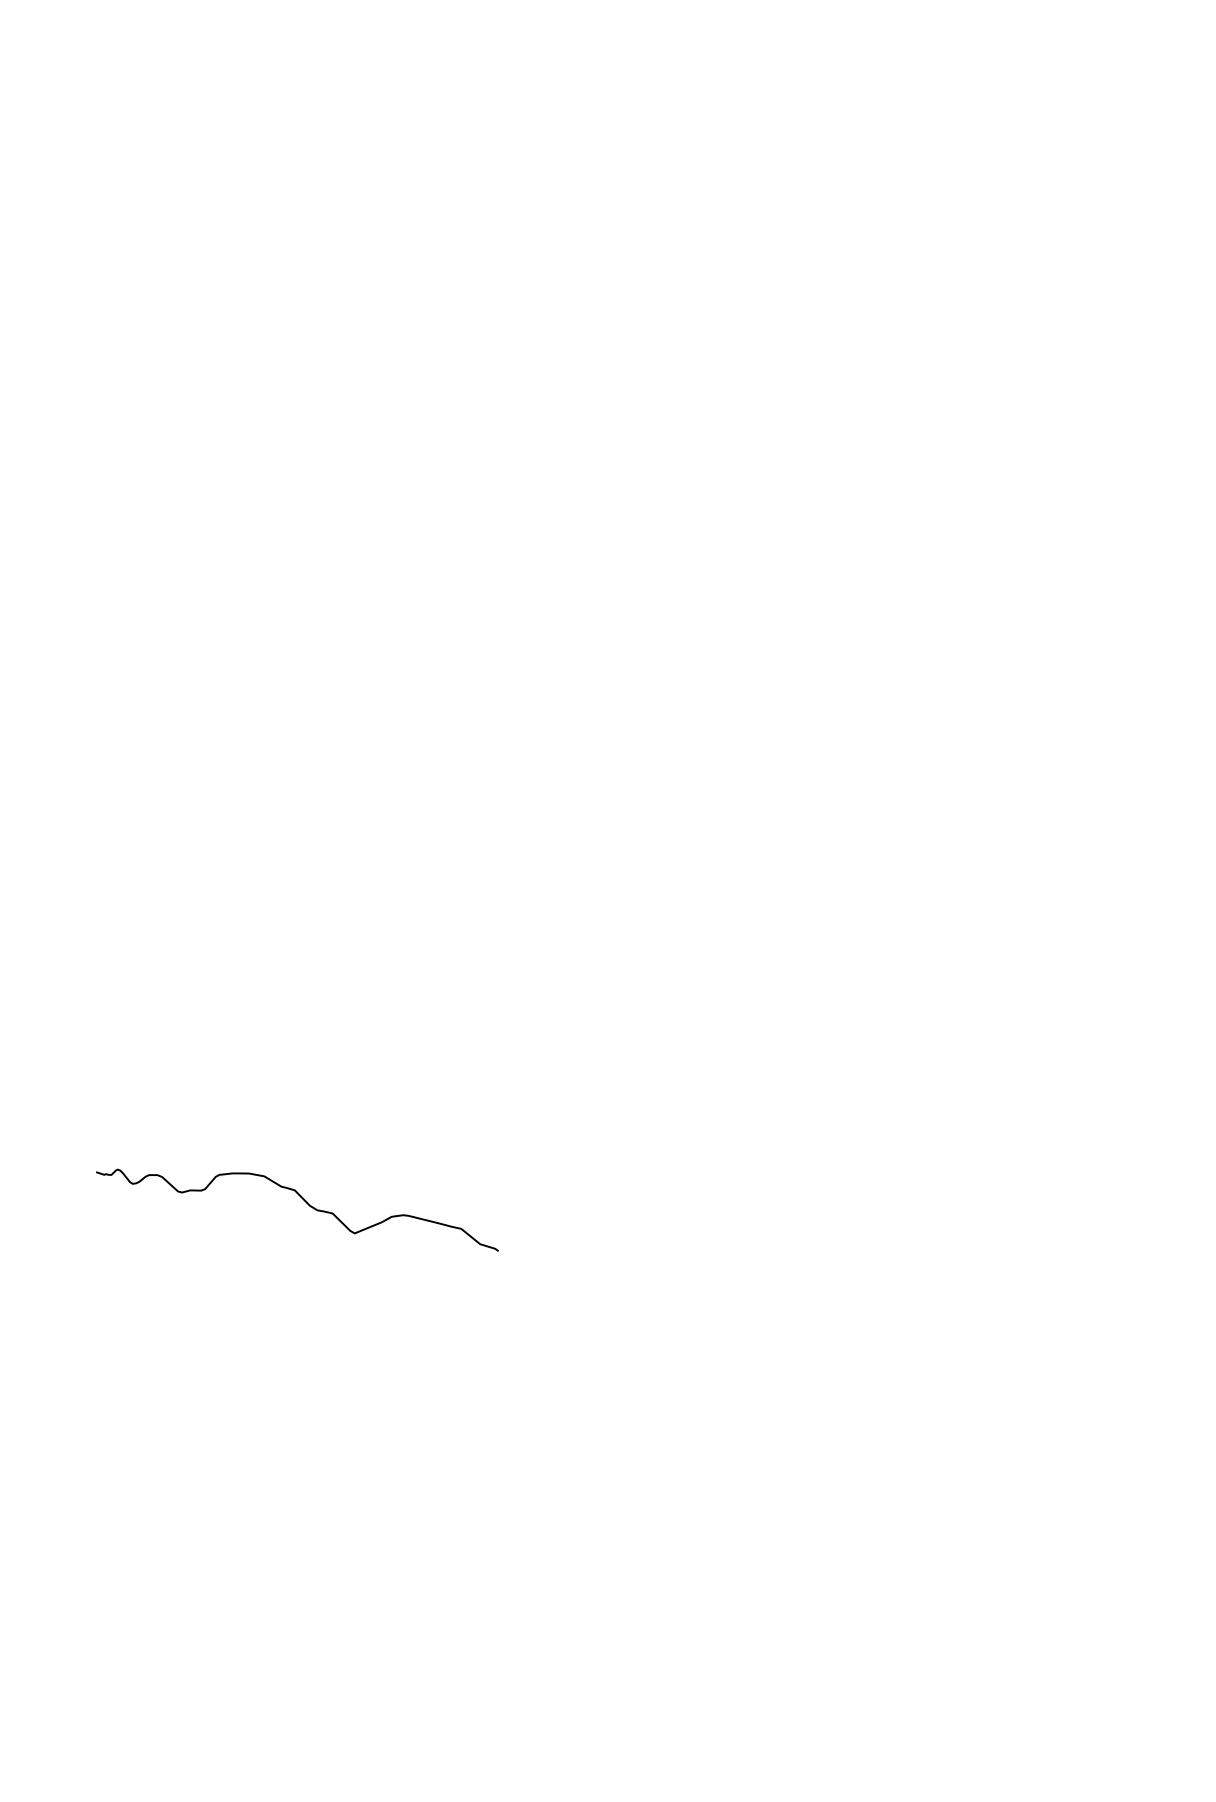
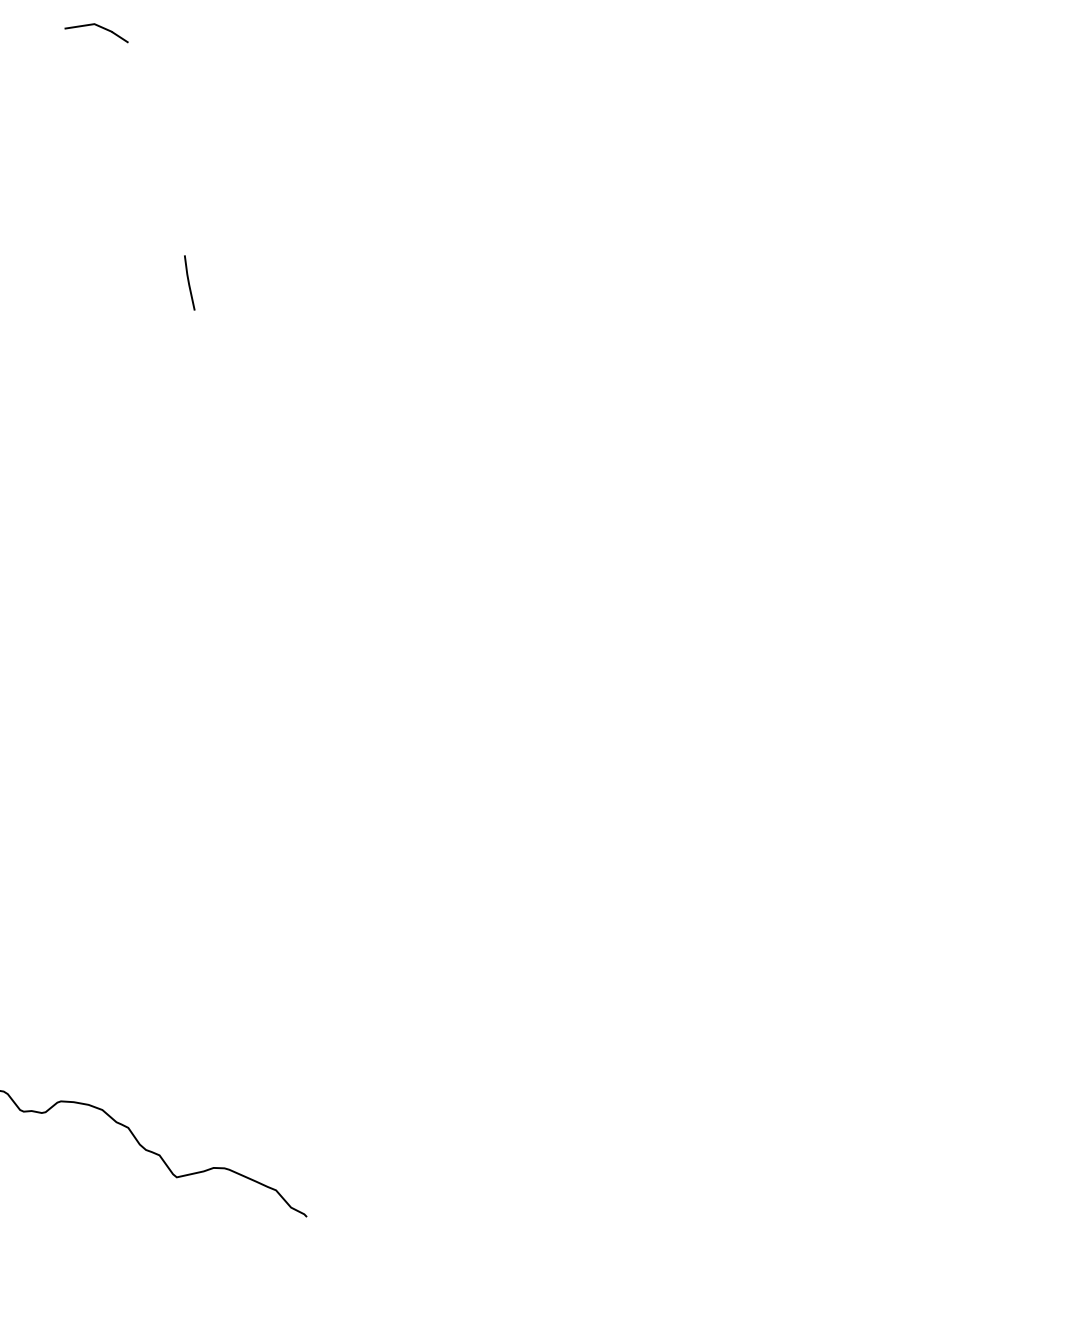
part: (61, 44) -> (97, 30), added
line: (204, 292) -> (189, 282), added

